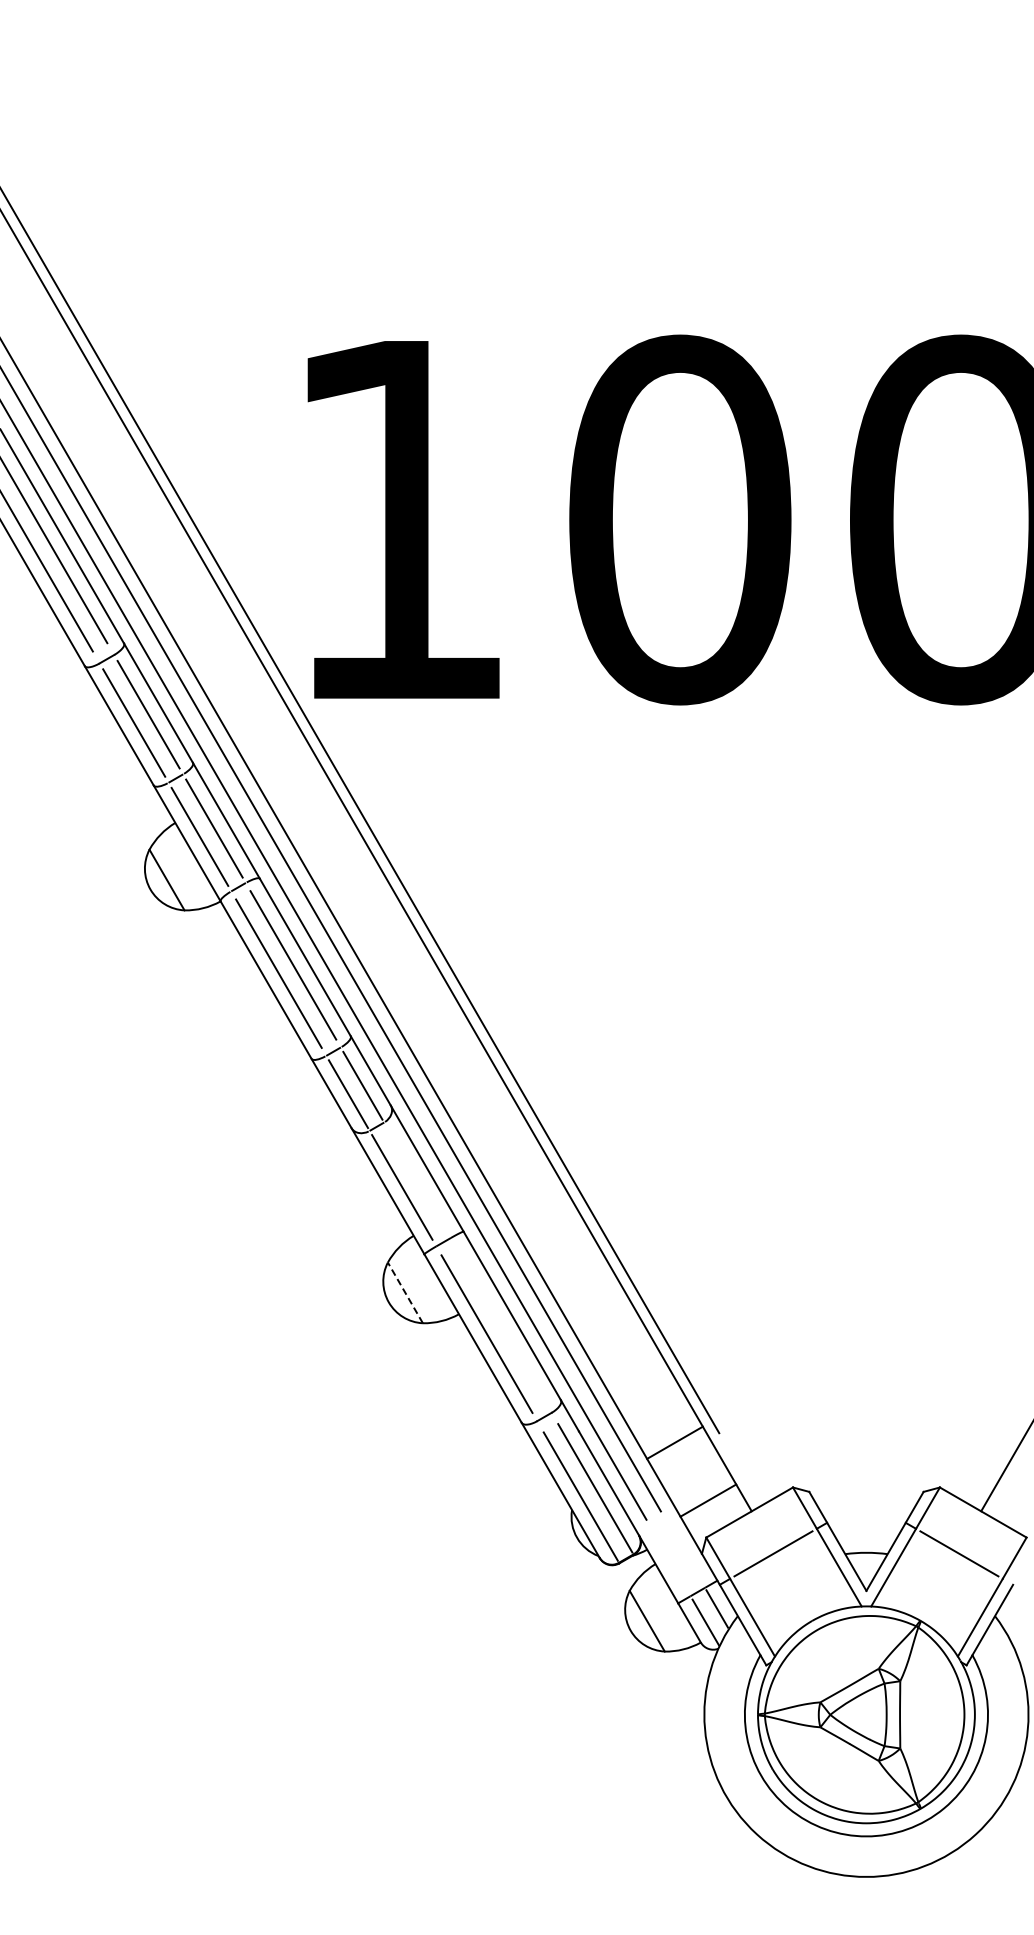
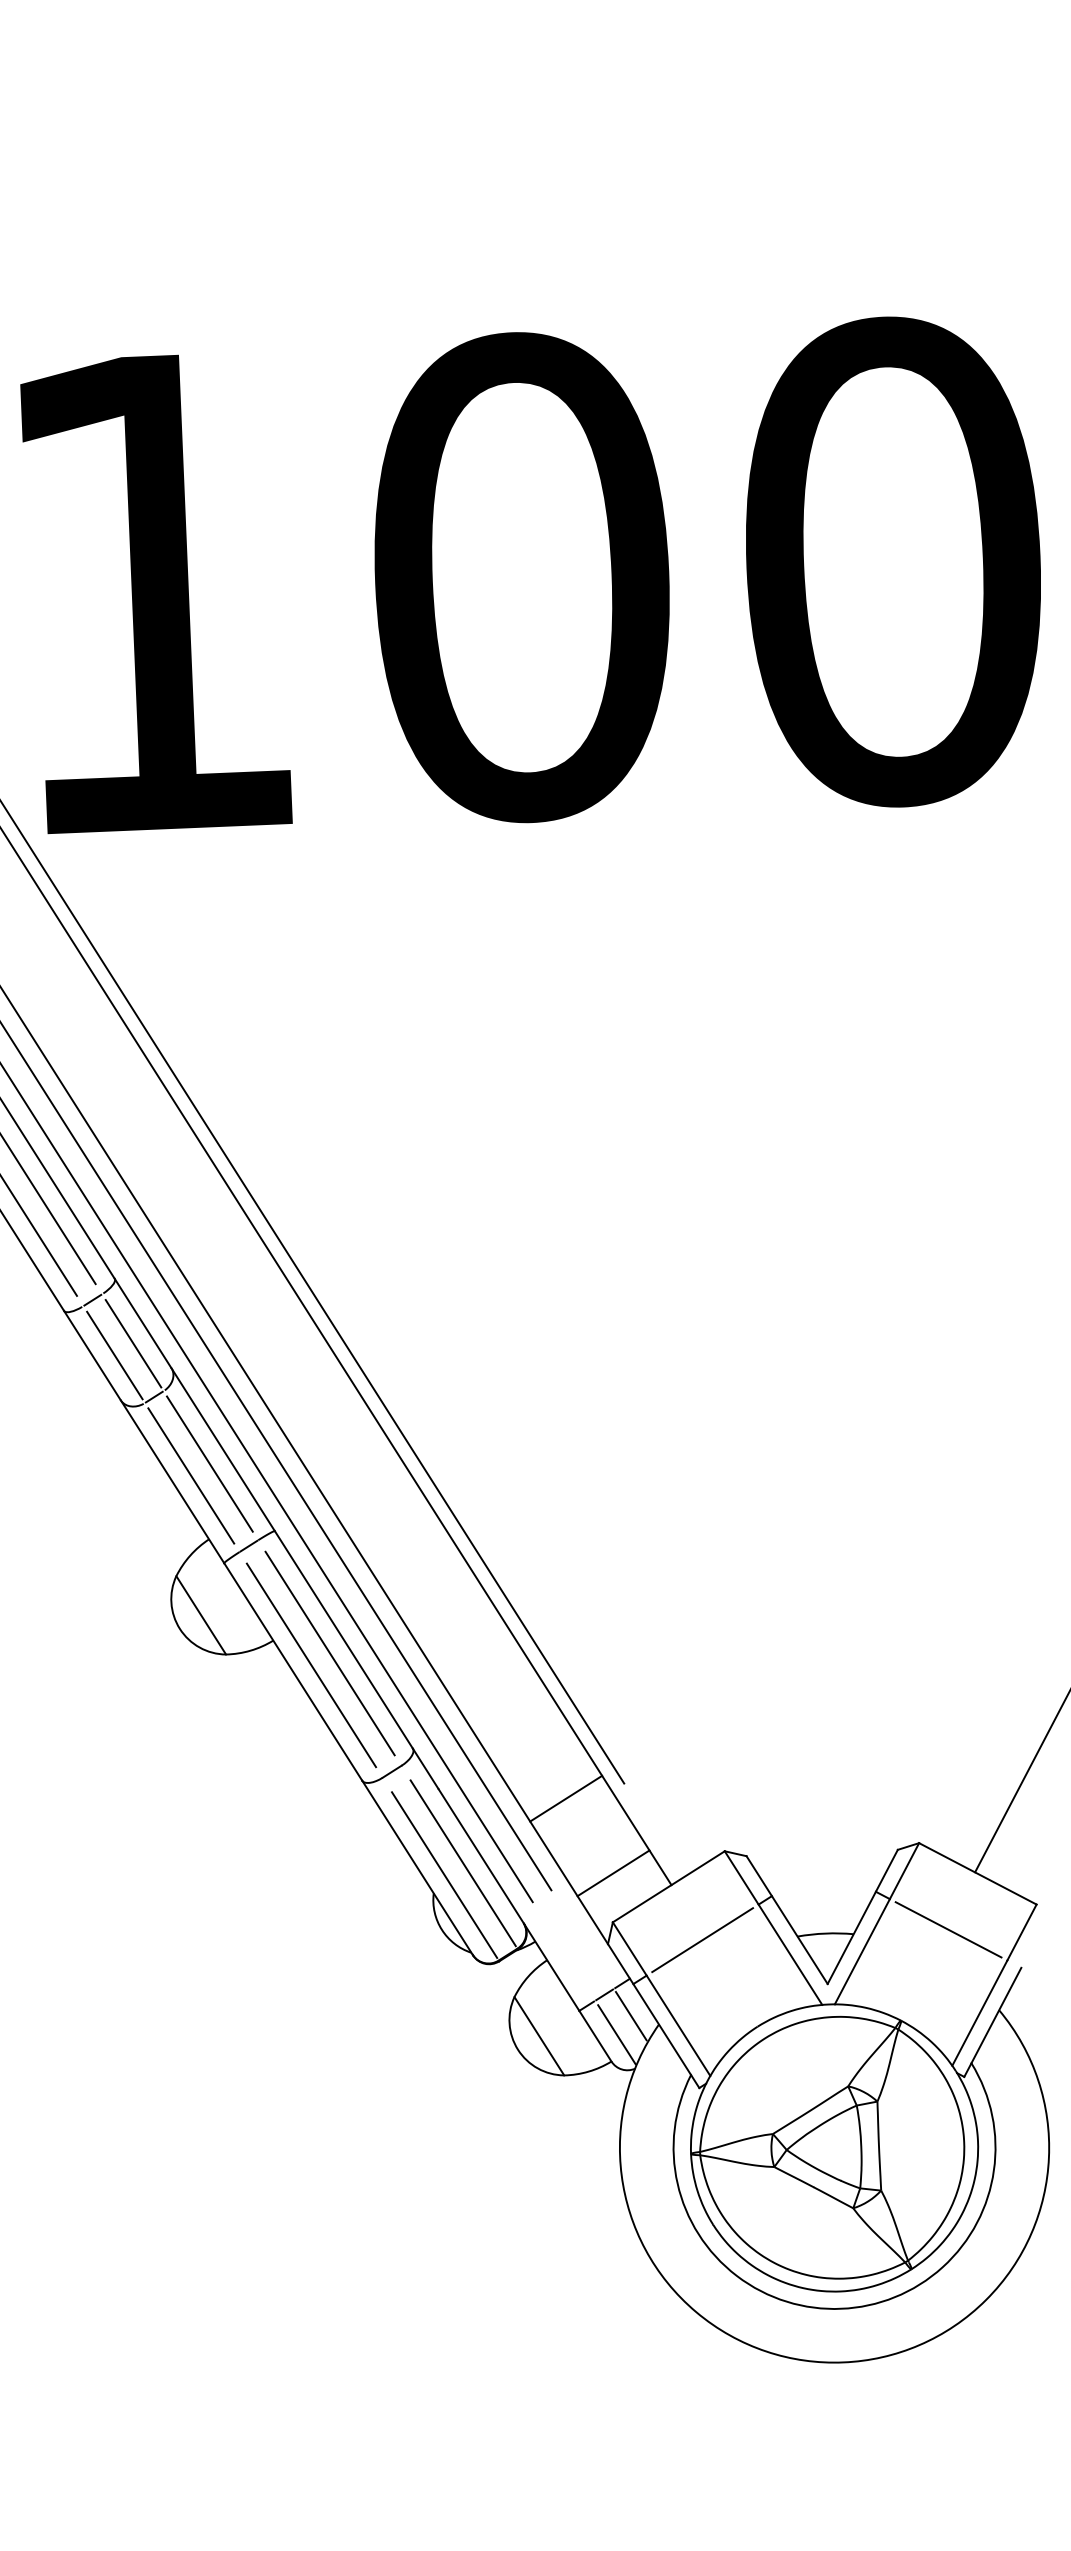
line: (416, 1178) -> (209, 1463), added
line: (405, 1292) -> (201, 1614), dashed -> solid
line: (501, 1325) -> (330, 1653), added

